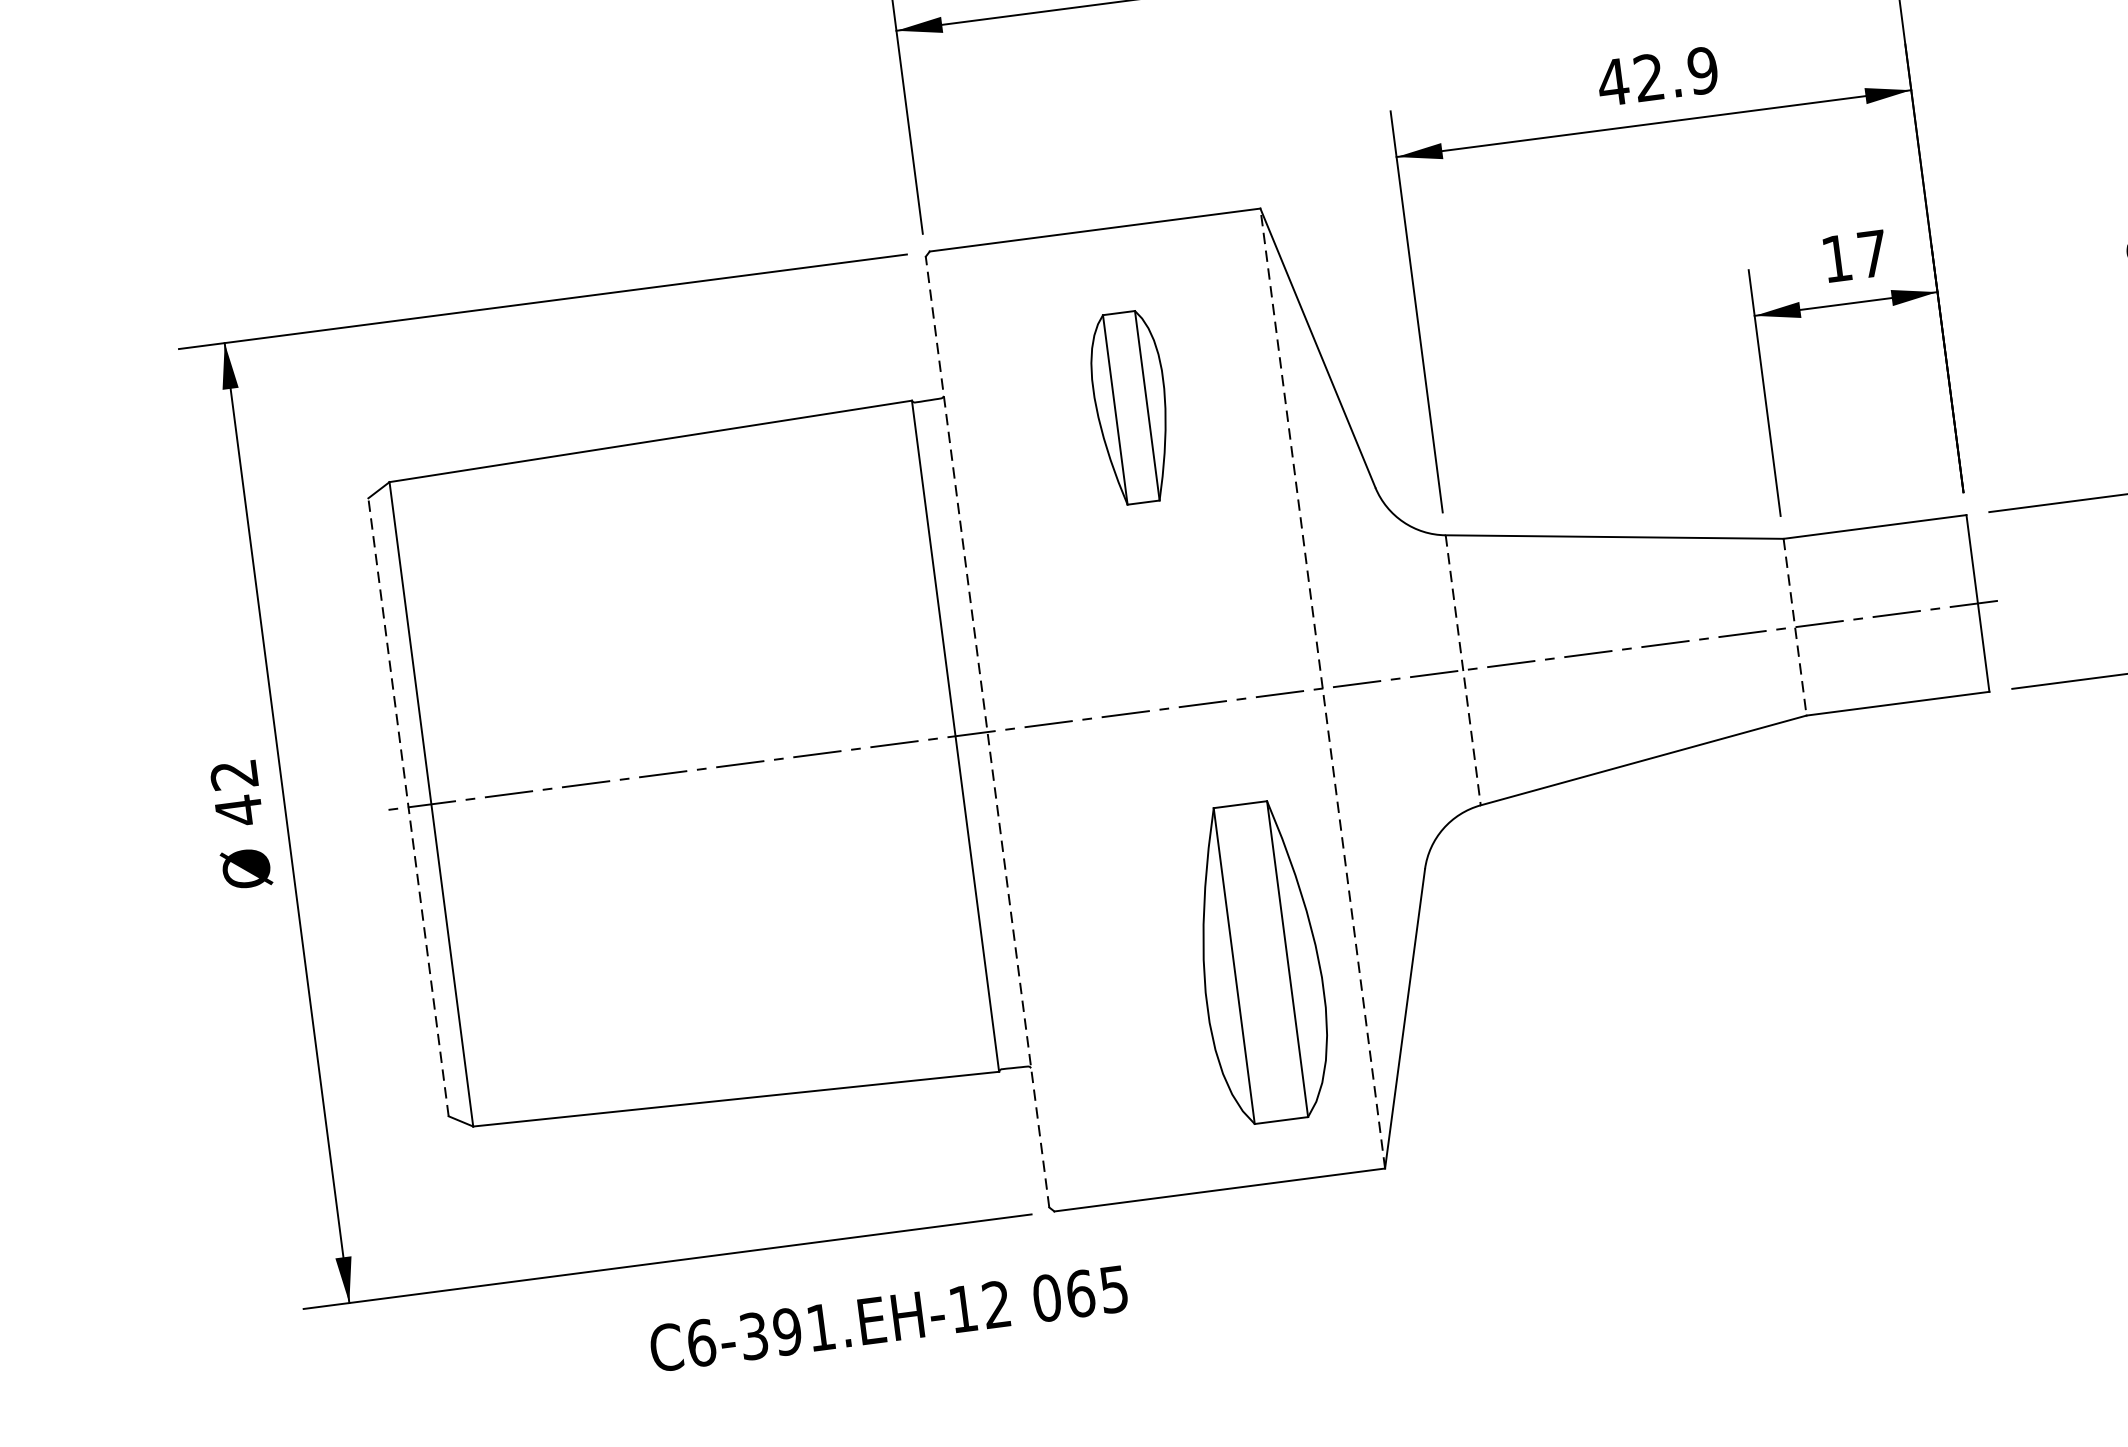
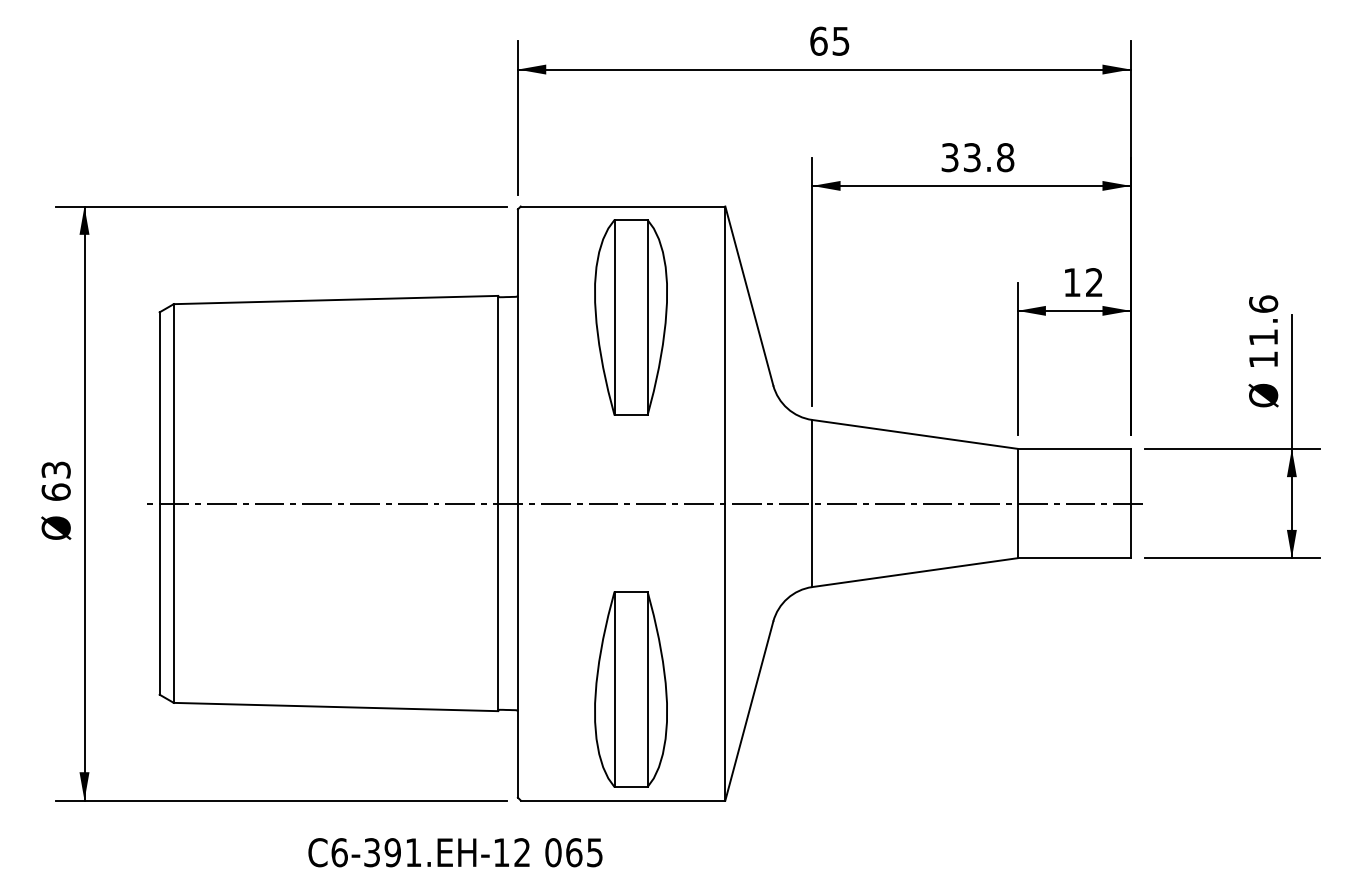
text: (1657, 76) -> (977, 157), 42.9 -> 33.8
text: (1872, 253) -> (1094, 282), 17 -> 12
part: (1130, 407) -> (630, 317), size x1.67
line: (1794, 627) -> (1017, 503), dashed -> solid
line: (1463, 670) -> (812, 503), dashed -> solid
line: (1322, 688) -> (725, 503), dashed -> solid
line: (986, 732) -> (517, 503), dashed -> solid
text: (235, 793) -> (55, 481), 42 -> 63
line: (408, 807) -> (159, 503), dashed -> solid
part: (1260, 962) -> (630, 689), moved
text: (888, 1318) -> (455, 852), moved

